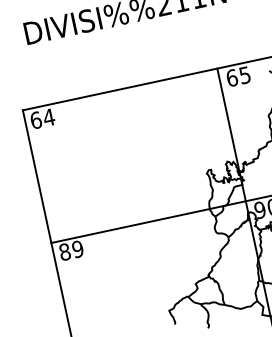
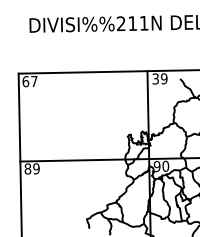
text: (237, 76) -> (159, 78), 65 -> 39
text: (47, 117) -> (33, 81), 64 -> 67

